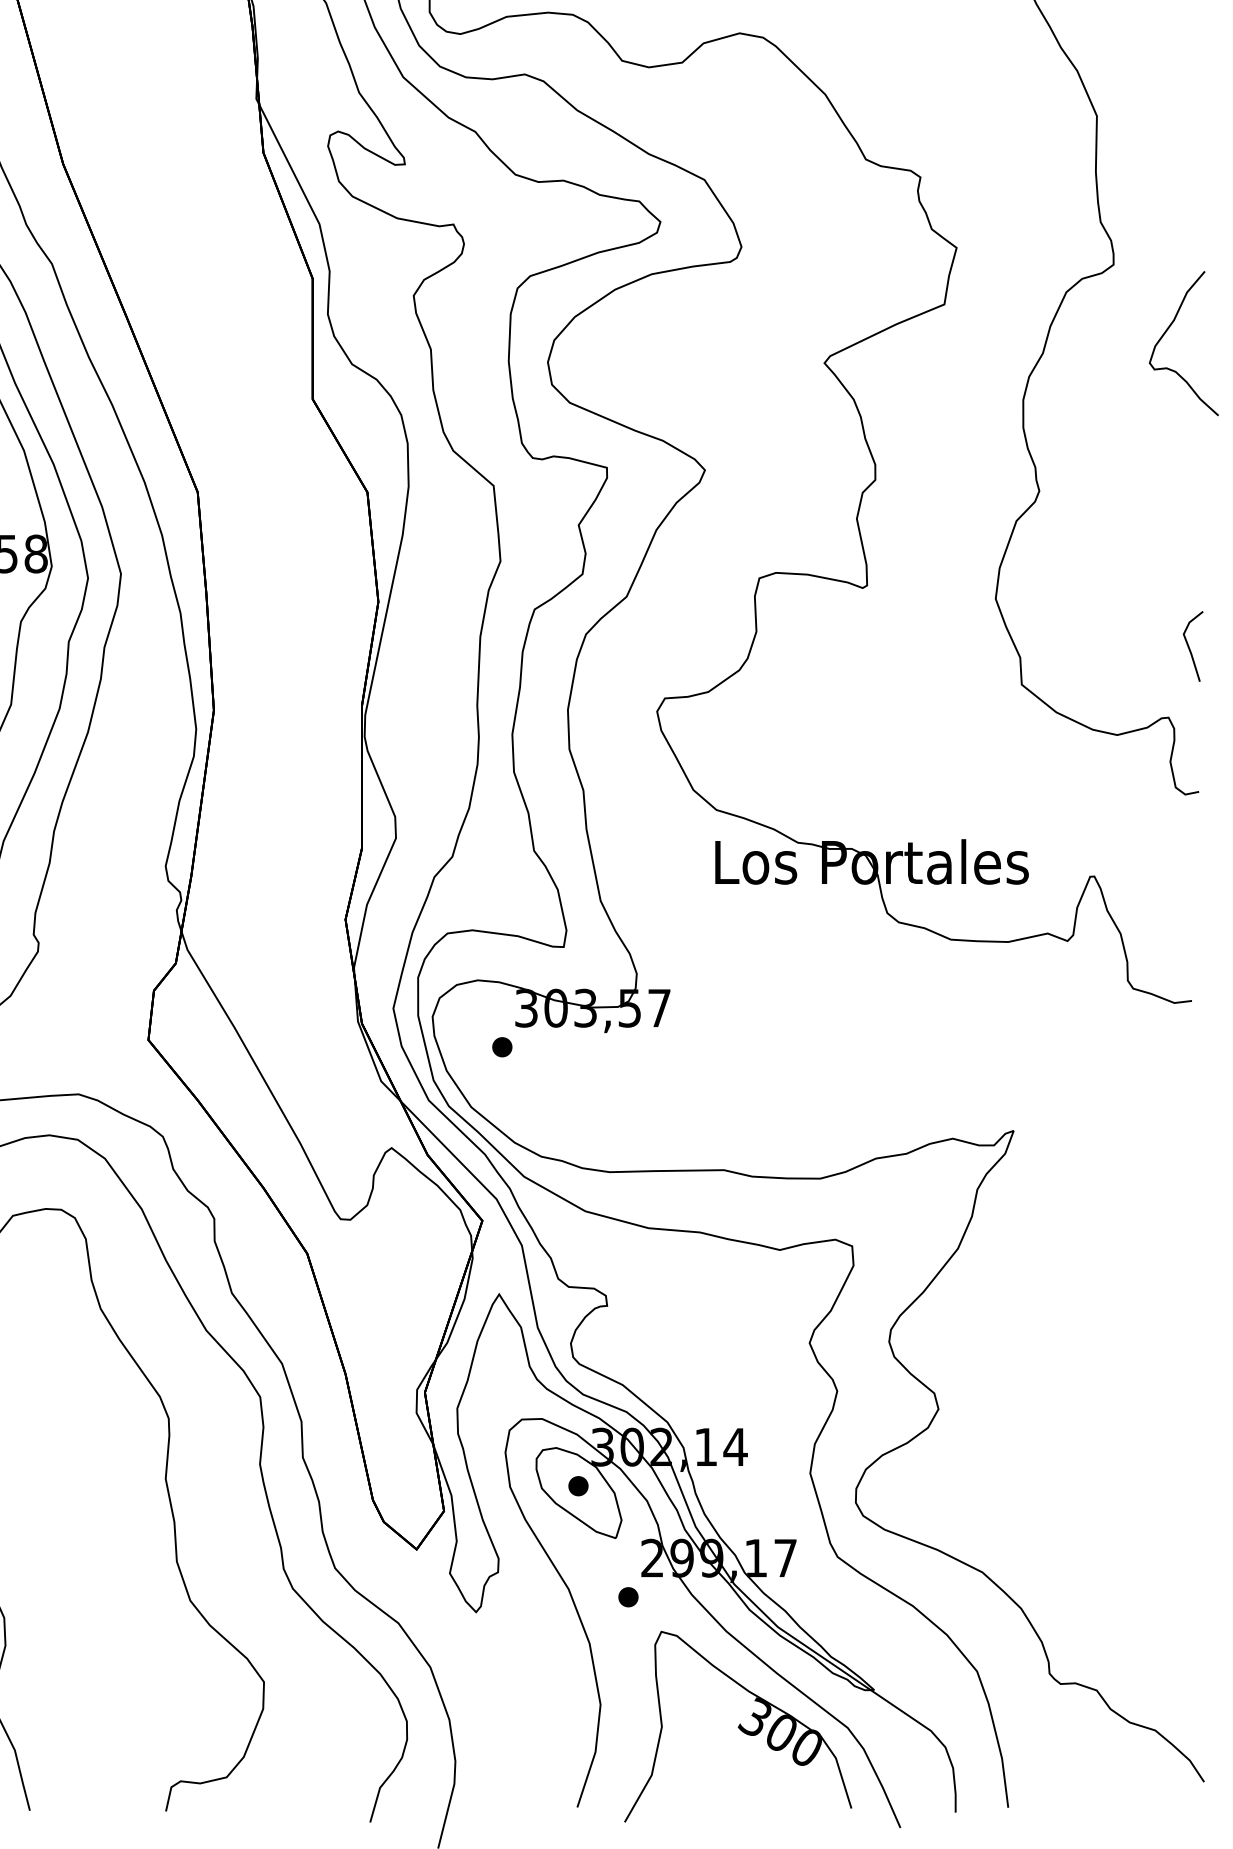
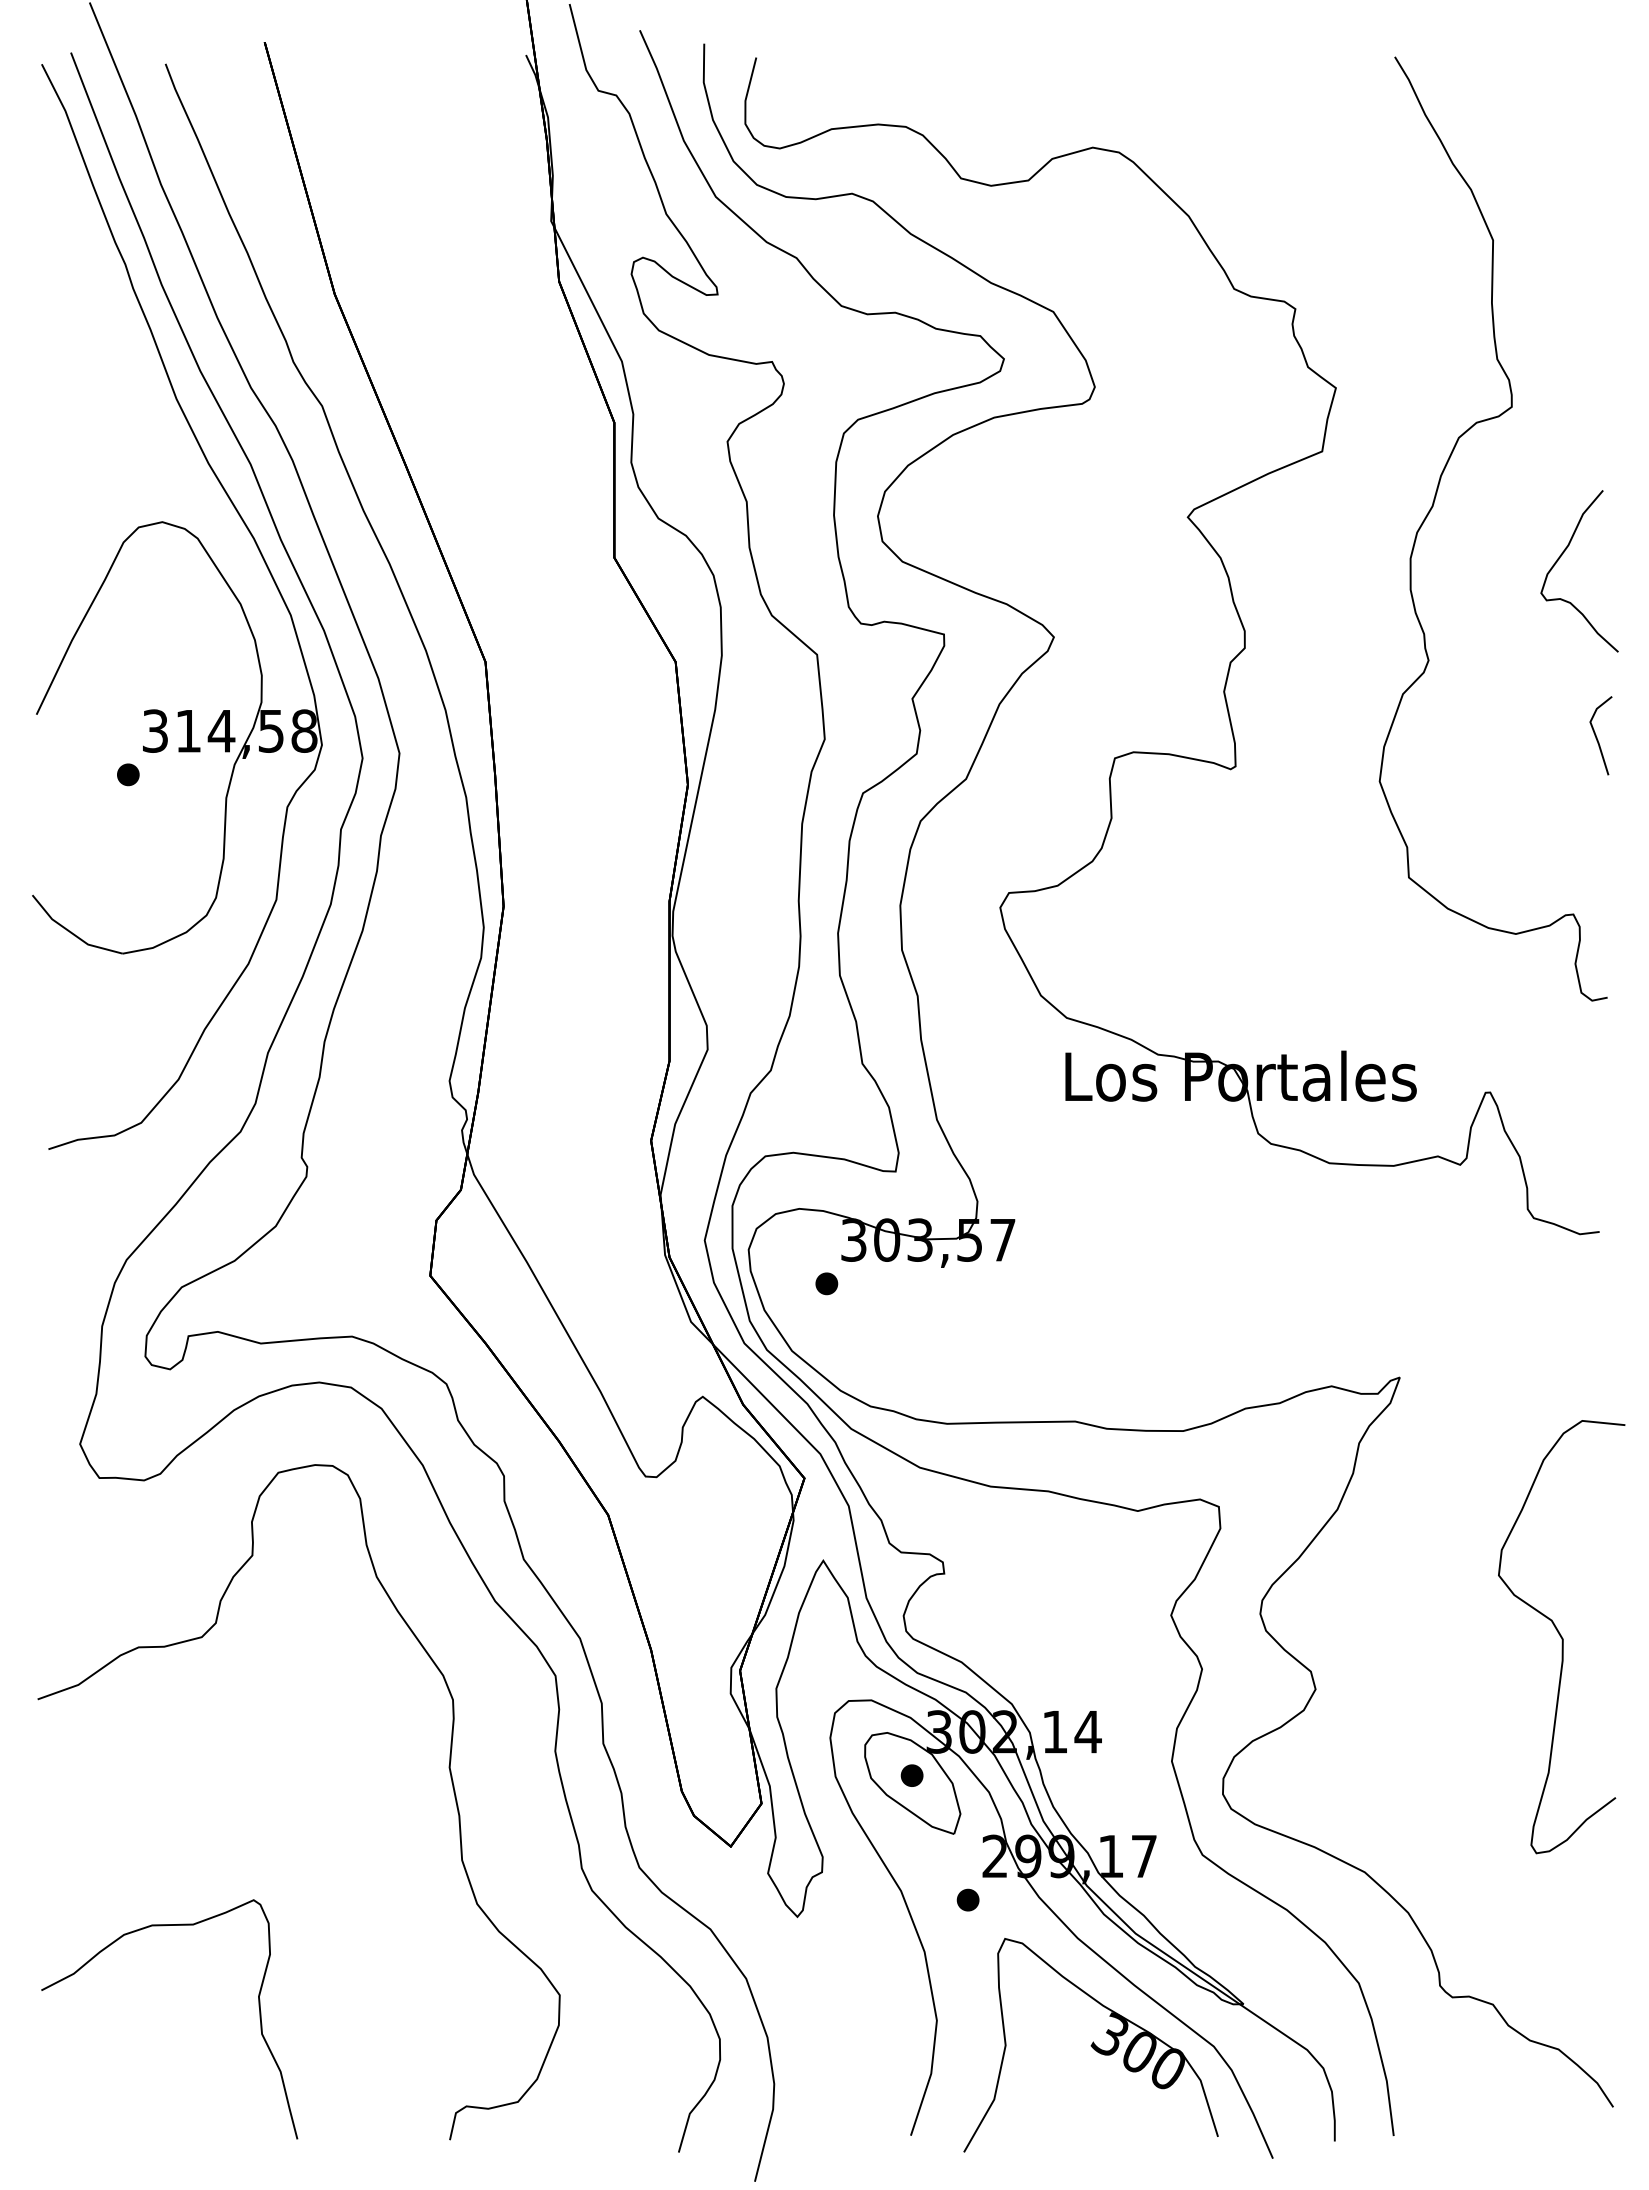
curve: (1166, 332) -> (1560, 558), moved
line: (1190, 648) -> (1597, 737), moved
curve: (1157, 1362) -> (1561, 1637), added

